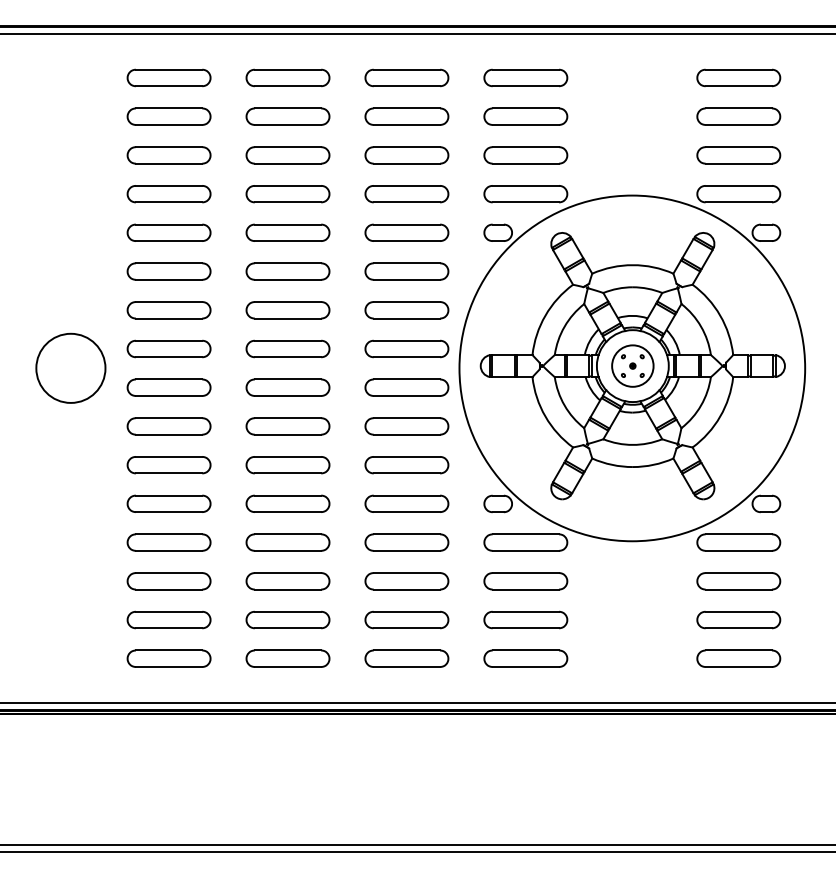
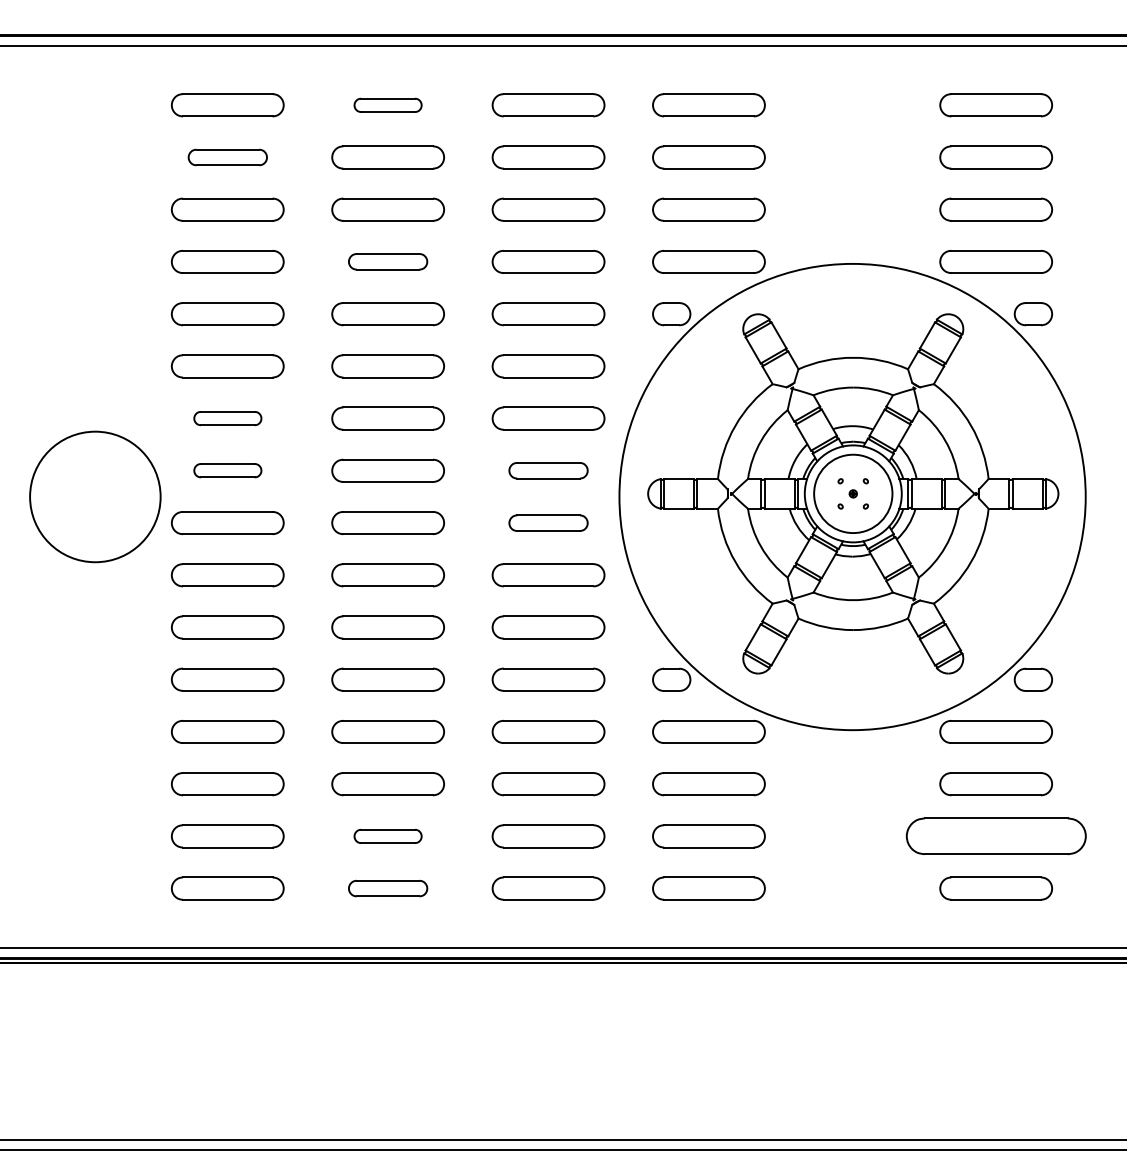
part: (287, 78) -> (387, 105), size x0.6
part: (168, 116) -> (227, 157), size x0.7
part: (287, 193) -> (387, 261), size x0.7
part: (168, 310) -> (227, 418), size x0.6
part: (168, 348) -> (227, 470), size x0.6
part: (406, 348) -> (548, 470), size x0.7
circle: (633, 365) -> (853, 493), size x1.4
circle: (70, 368) -> (94, 496), size x1.4
part: (406, 388) -> (548, 523), size x0.7
part: (287, 620) -> (387, 836), size x0.6
part: (738, 620) -> (995, 836), size x1.6
part: (287, 658) -> (387, 888), size x0.7

